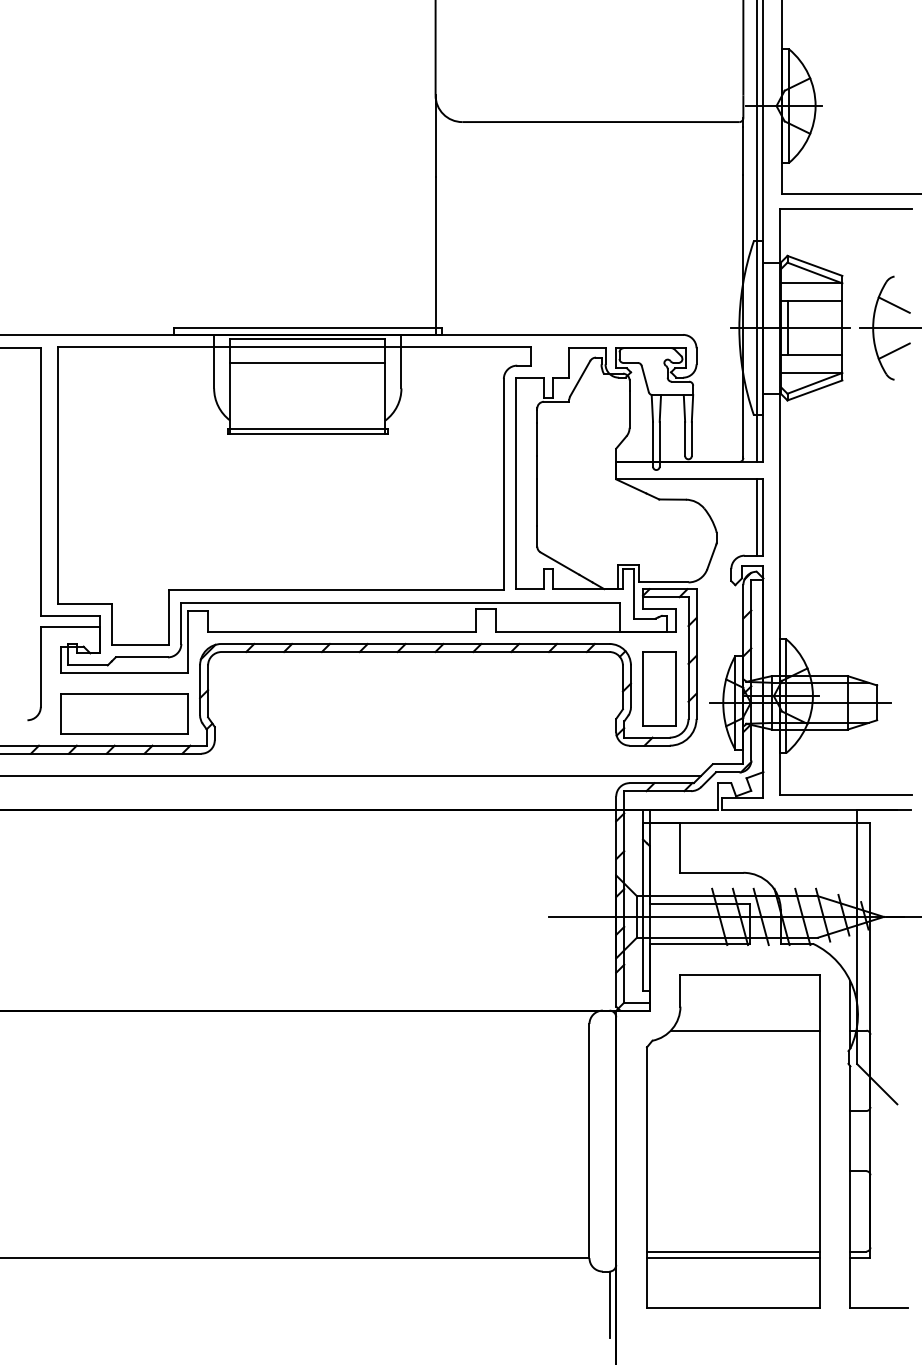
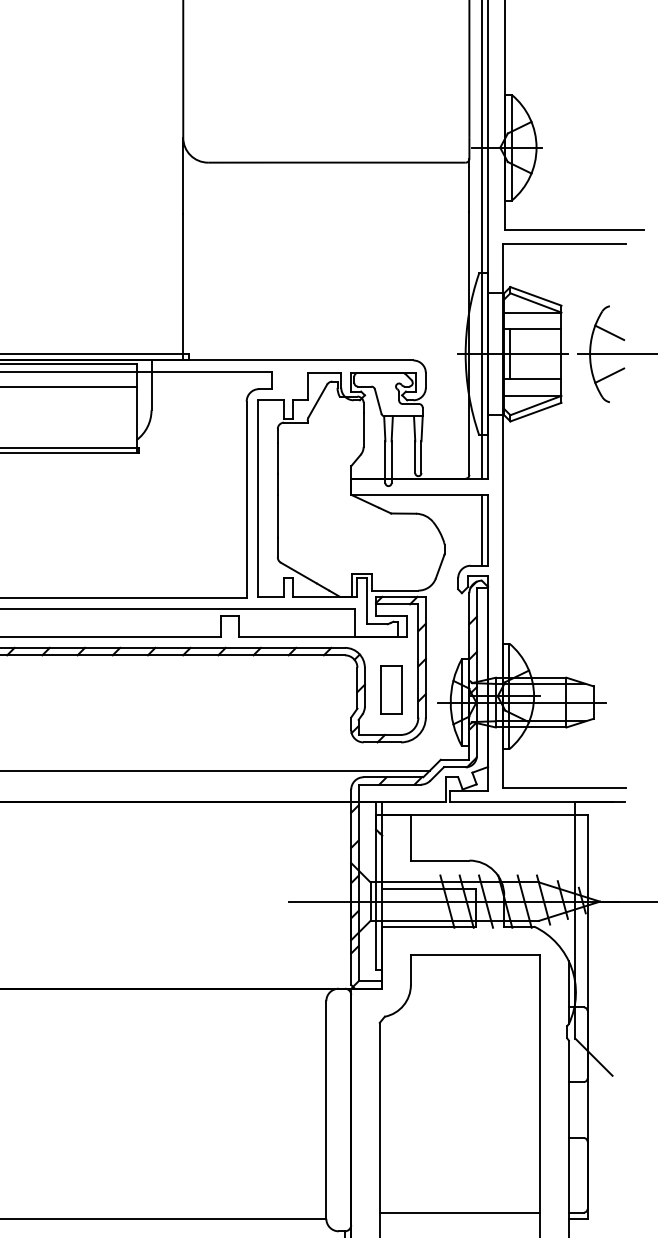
part: (659, 688) -> (391, 689), size x0.7
line: (744, 1030) -> (470, 1007), removed
line: (733, 1258) -> (460, 1219), removed

